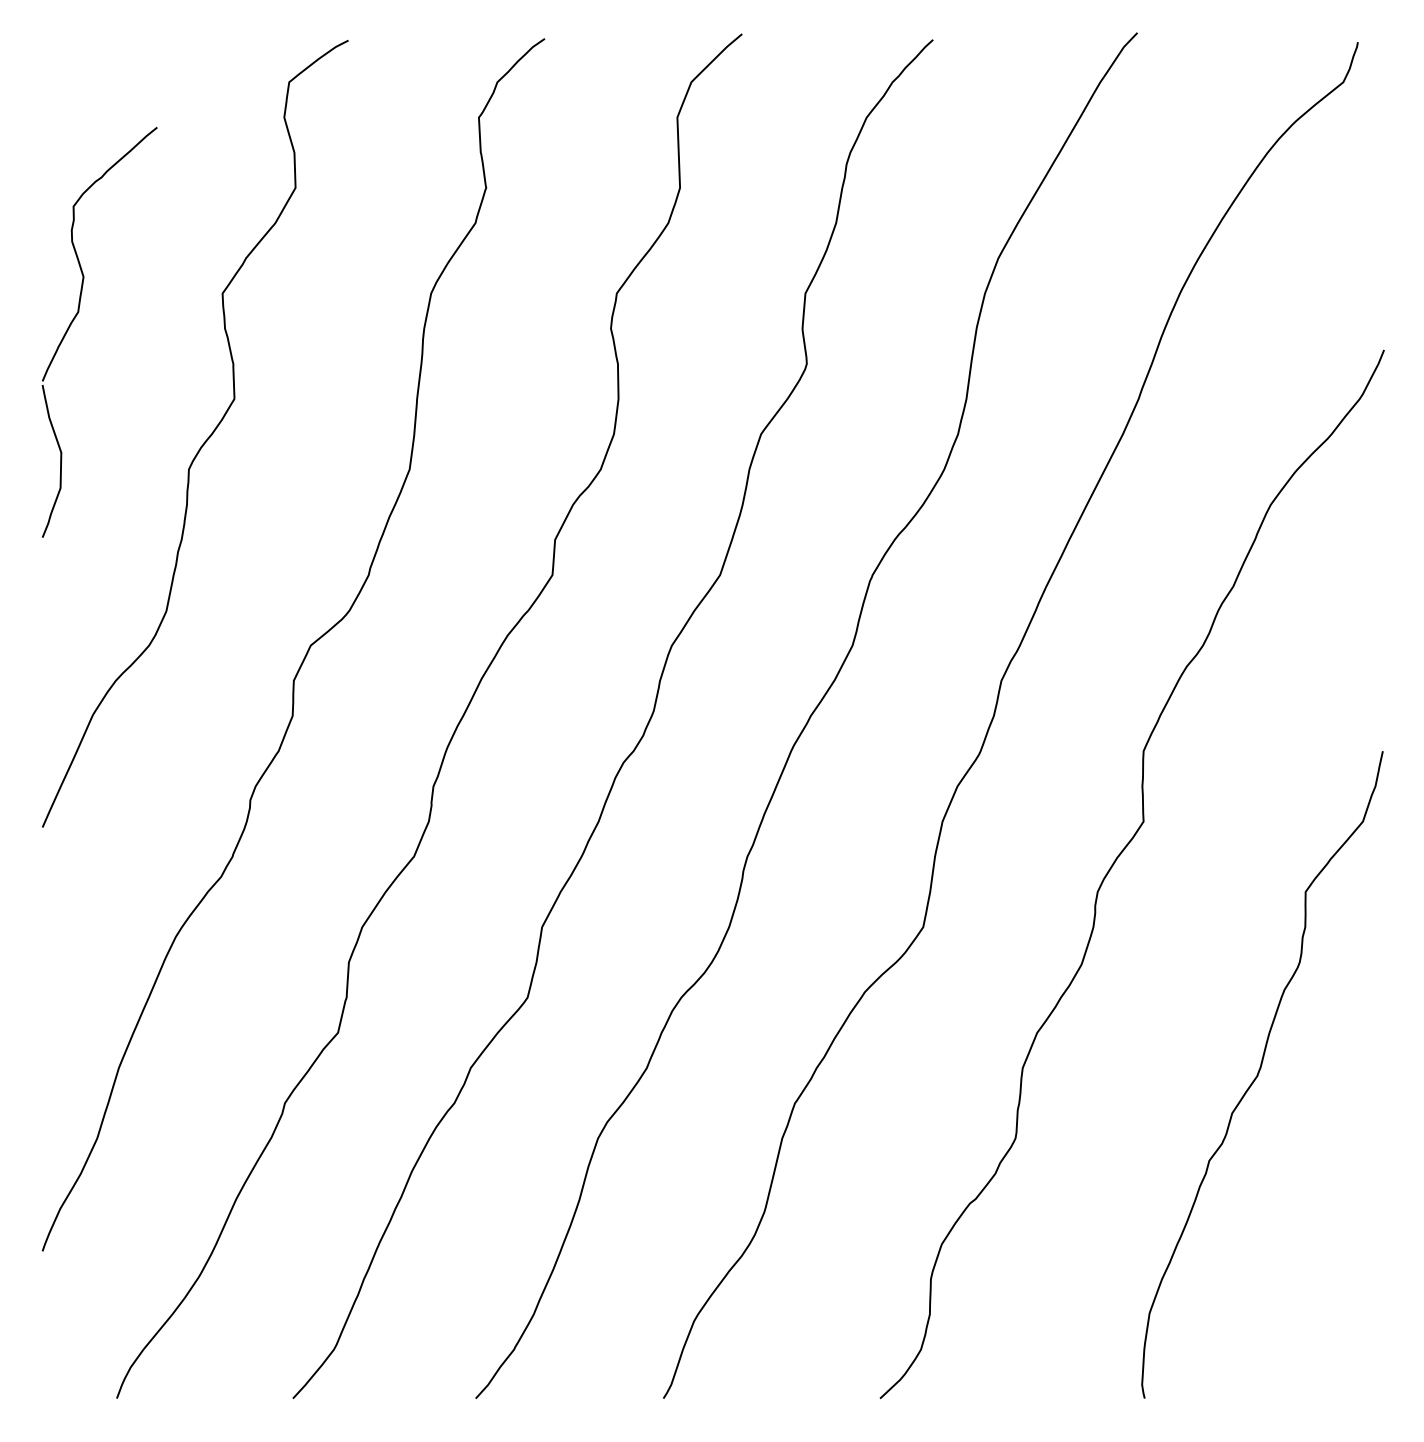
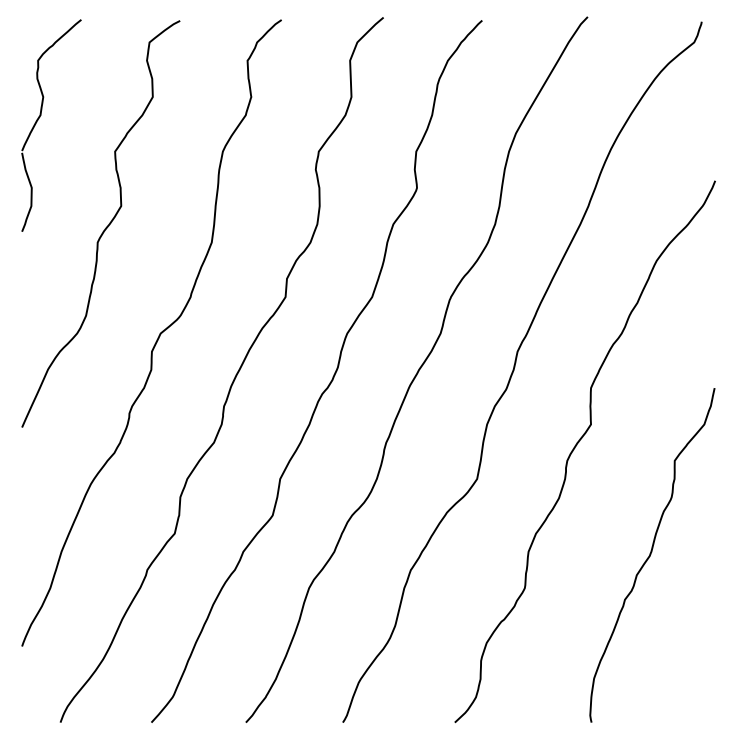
part: (78, 316) -> (40, 117), moved

